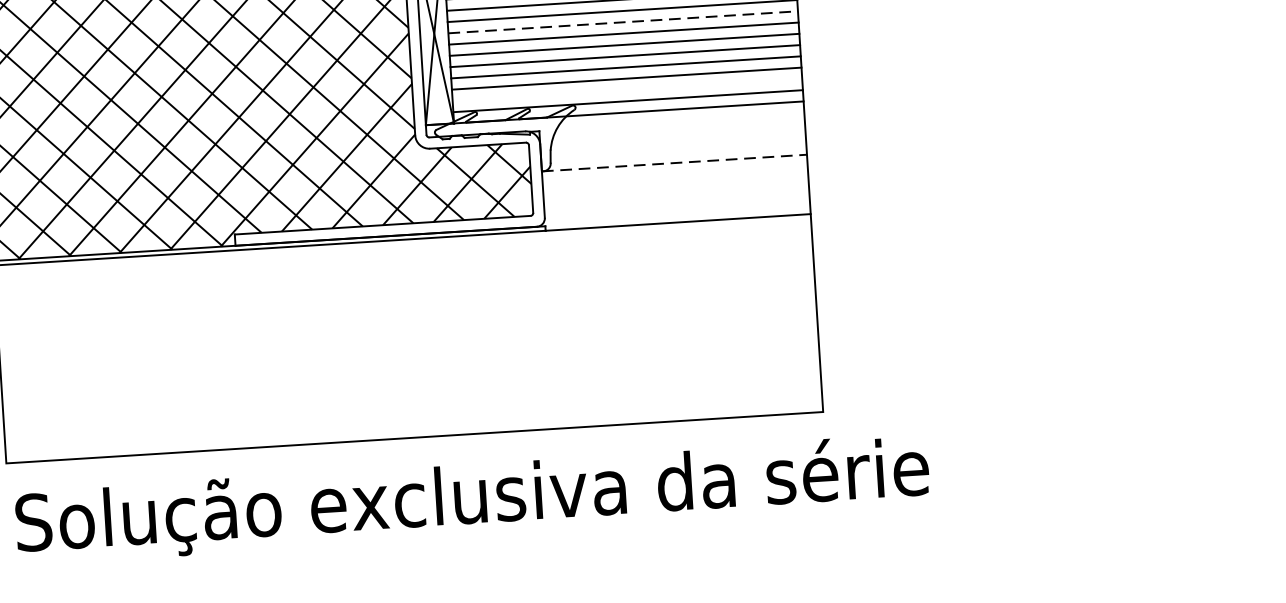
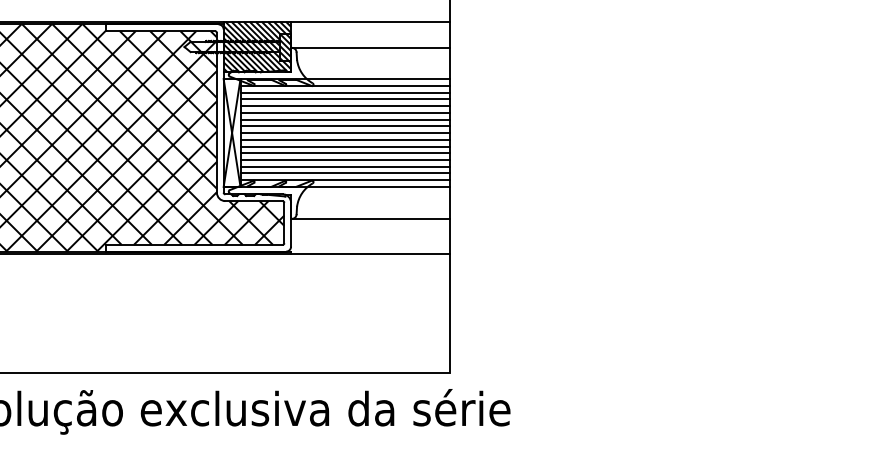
line: (623, 23) -> (345, 133), dashed -> solid
line: (626, 90) -> (344, 173), added
line: (674, 162) -> (370, 218), dashed -> solid

